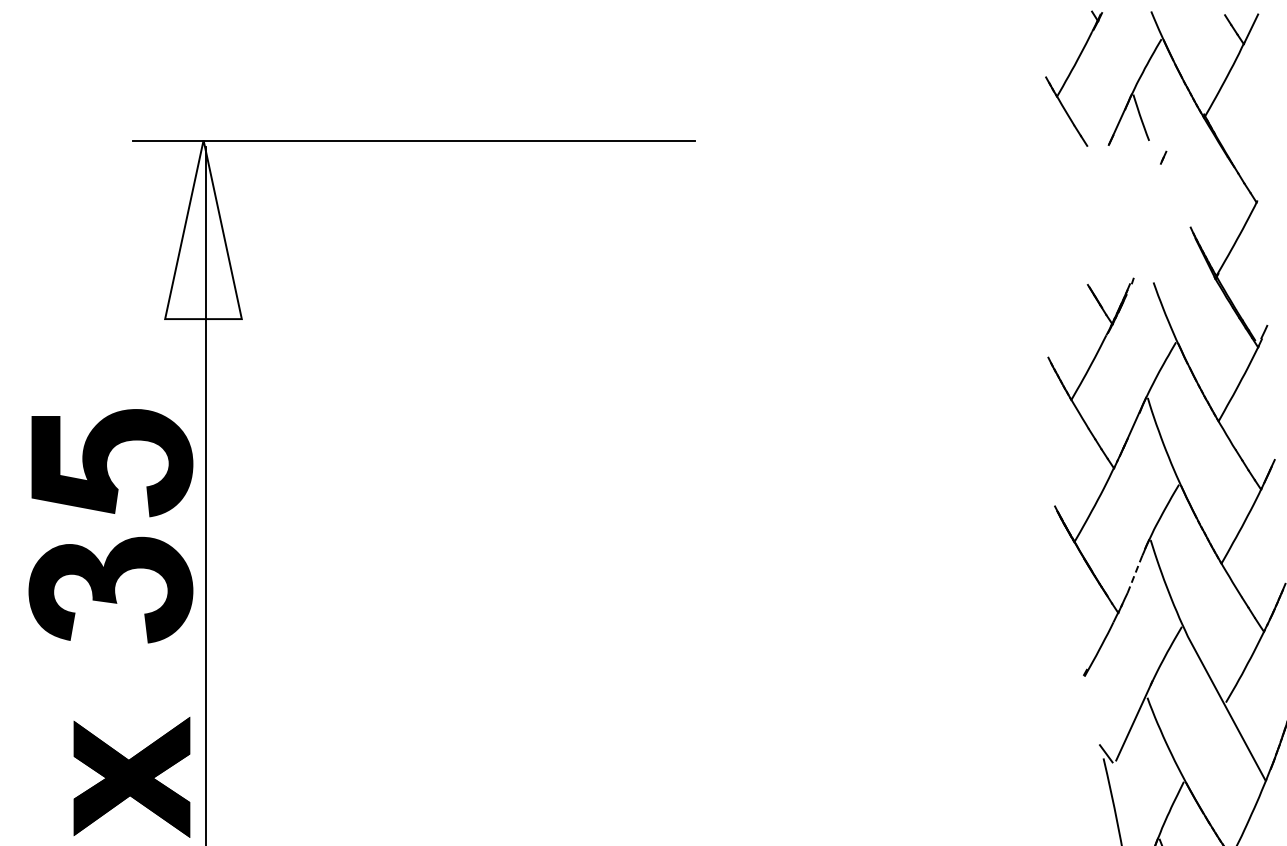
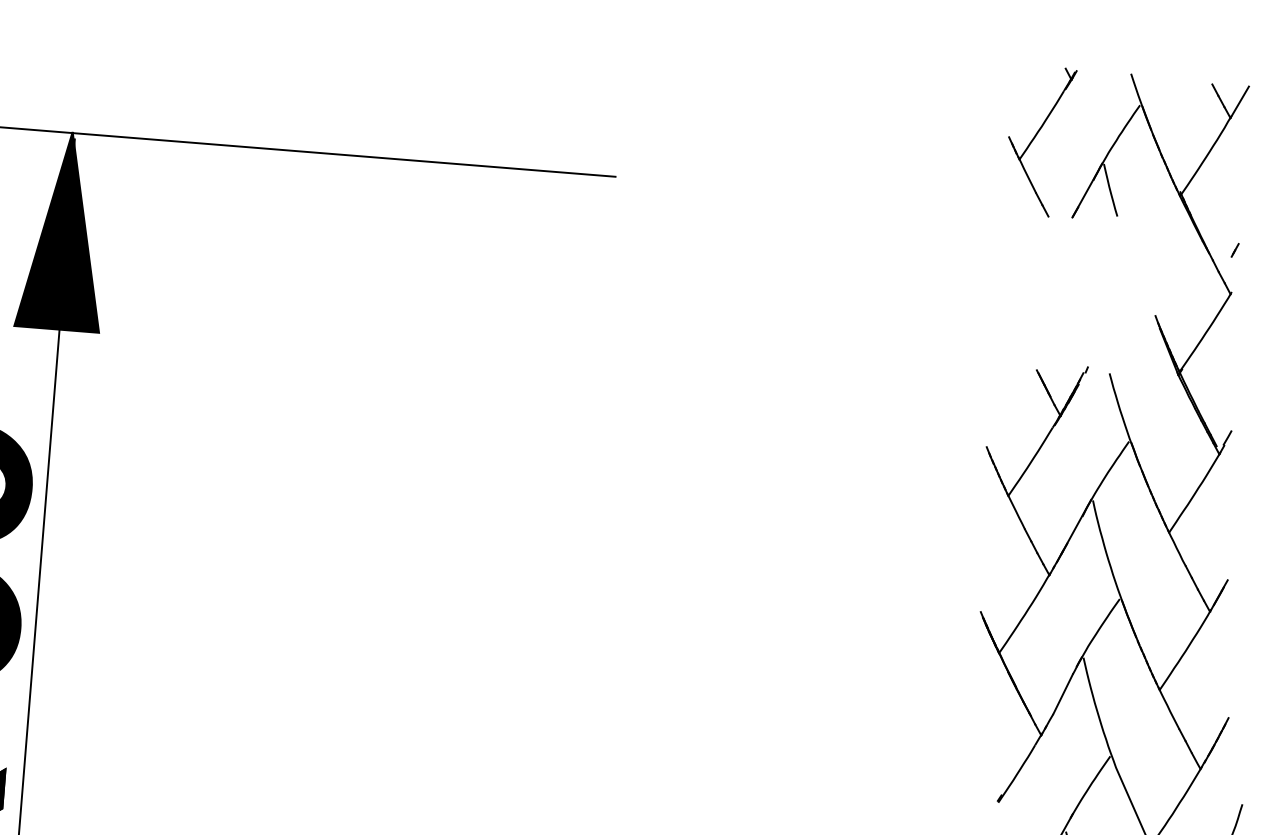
line: (1163, 157) -> (1235, 250), moved
fill: (203, 229) -> (64, 230), added
line: (1134, 574) -> (1062, 694), dashed -> solid

